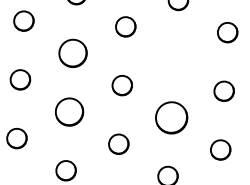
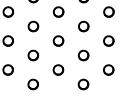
part: (73, 53) -> (33, 26), size x0.71
part: (174, 58) -> (83, 26), added
part: (69, 112) -> (33, 55), size x0.71
part: (171, 117) -> (83, 55), size x0.62

